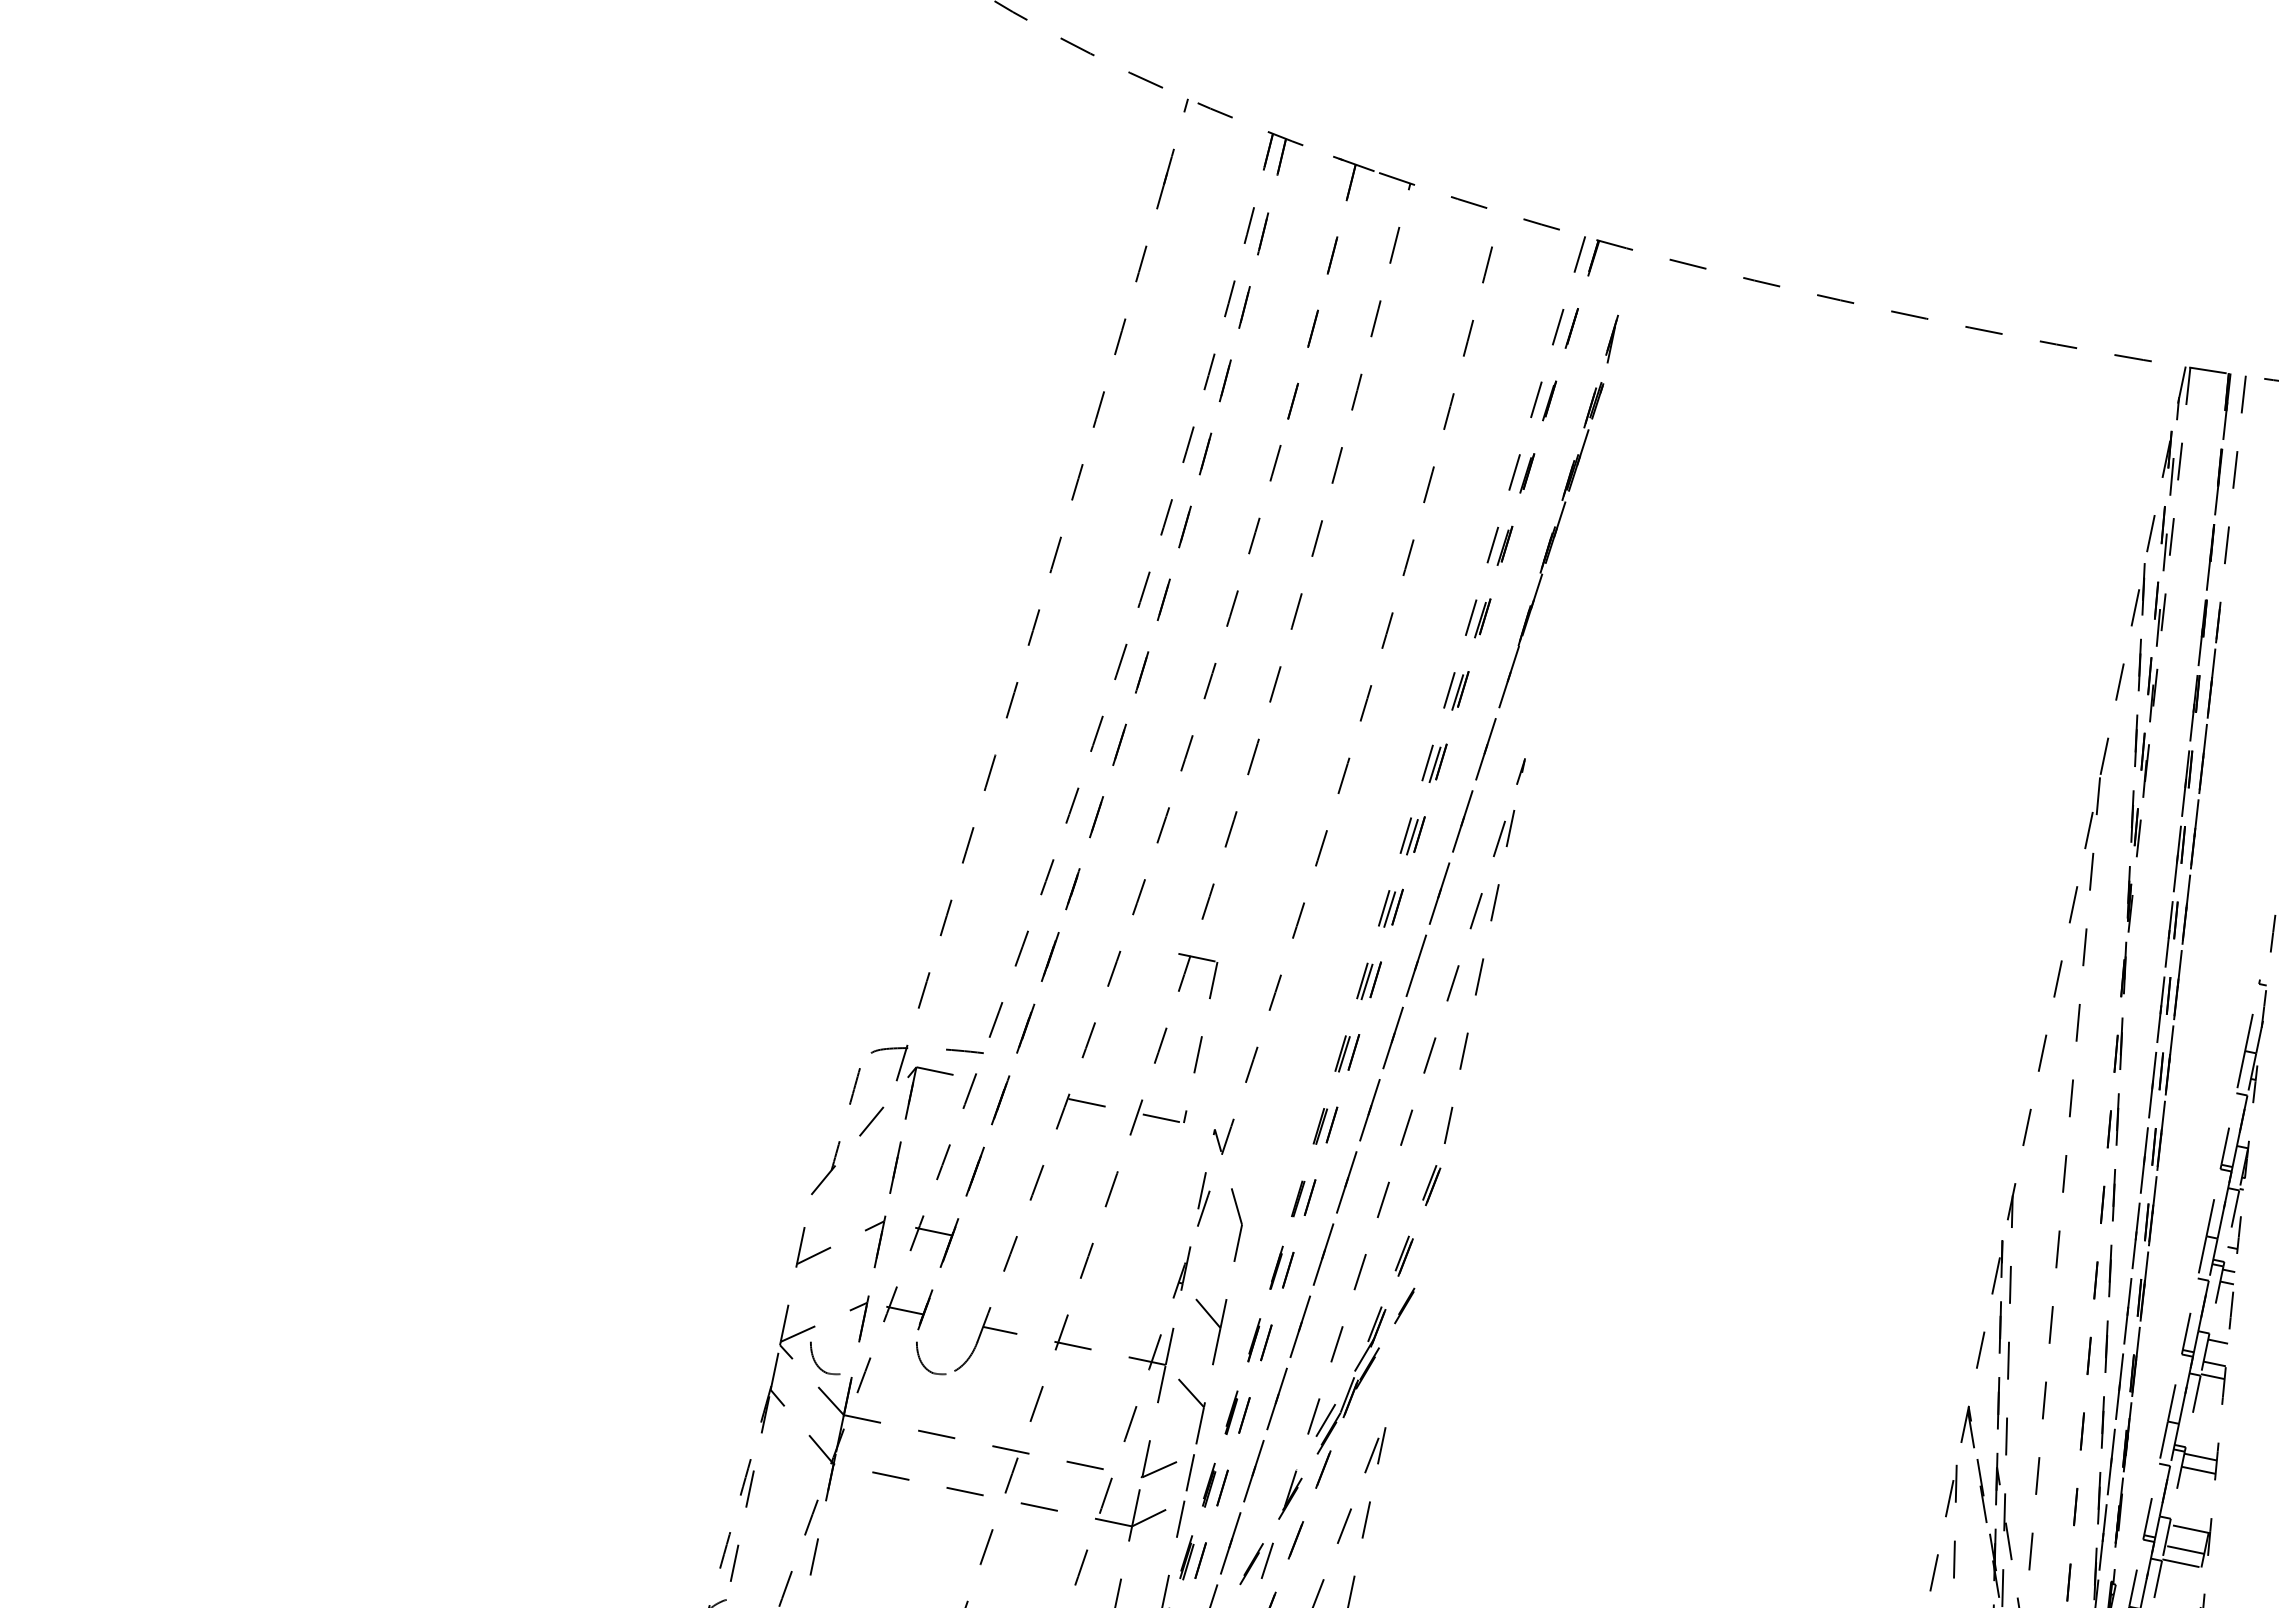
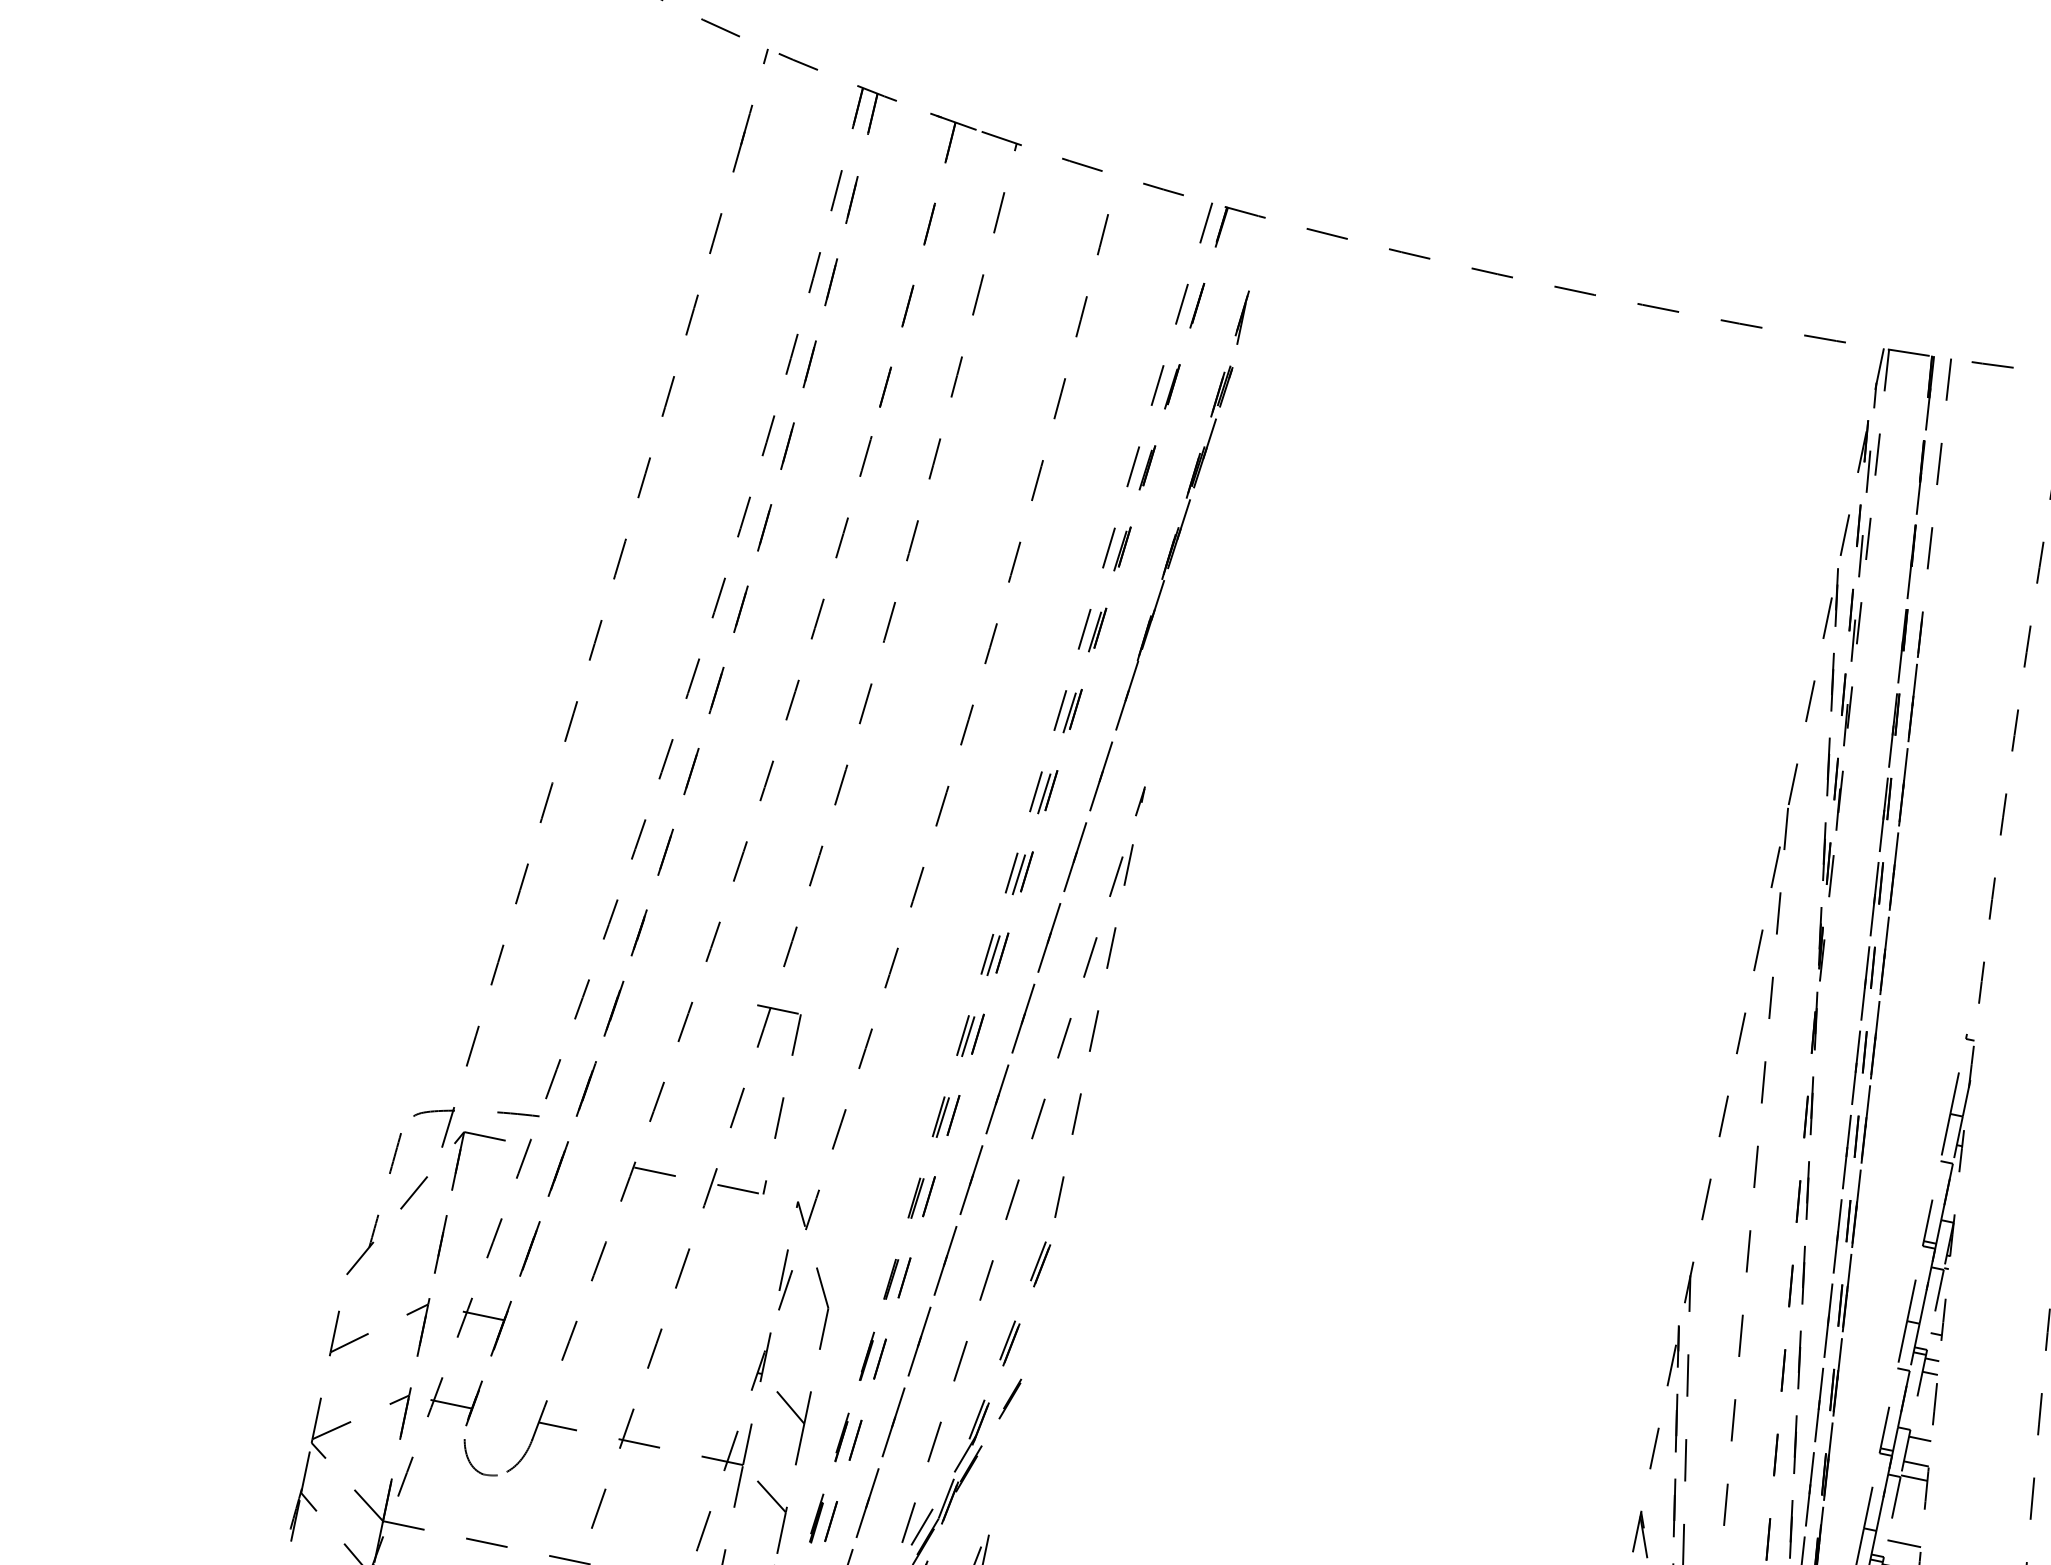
part: (817, 1363) -> (353, 1463), removed
line: (2203, 1435) -> (1903, 1543), added

